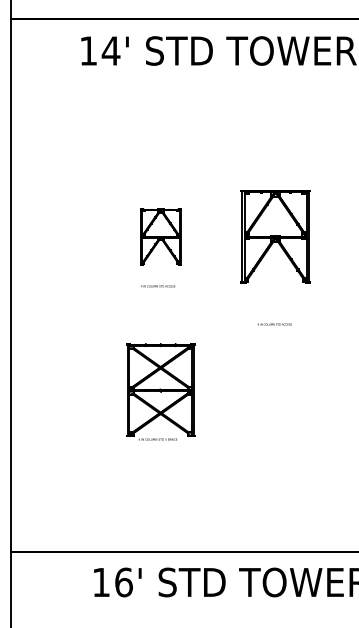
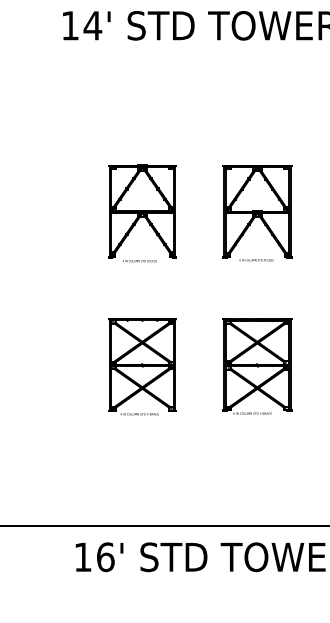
part: (160, 236) -> (142, 211), size x1.67
text: (274, 324) -> (256, 260), moved
part: (275, 391) -> (257, 366), added

